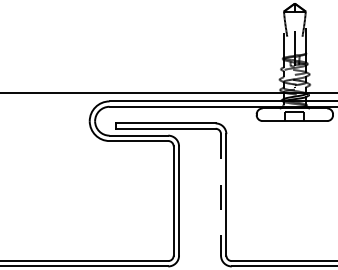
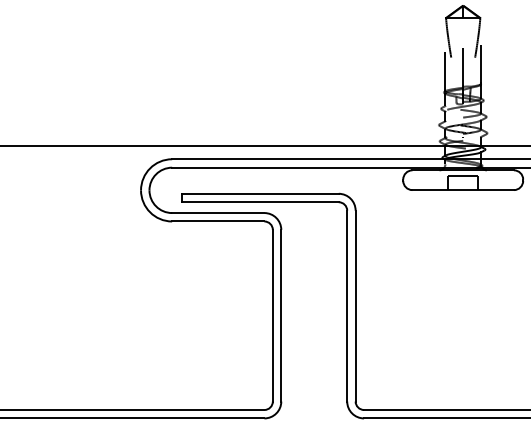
line: (221, 194) -> (347, 305), dashed -> solid

